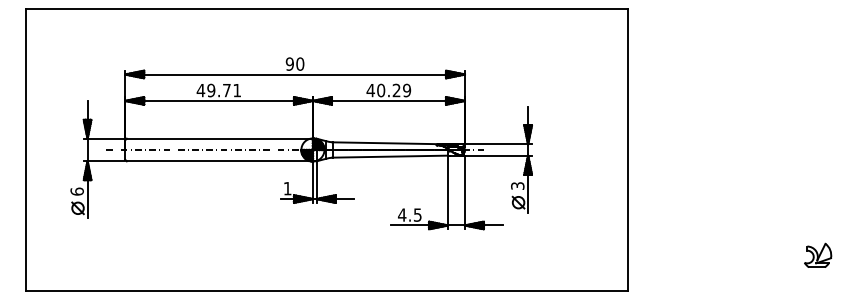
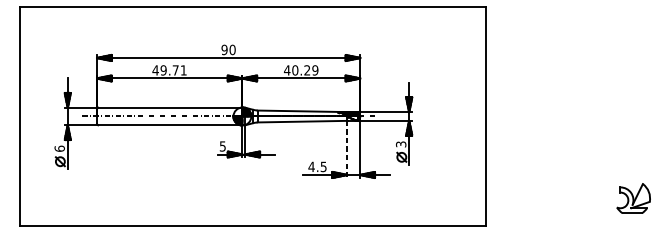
text: (287, 188) -> (222, 146), 1 -> 5
line: (447, 192) -> (346, 149), solid -> dashed
part: (818, 254) -> (634, 197), size x1.6

